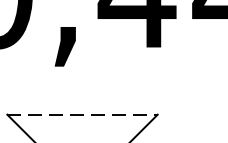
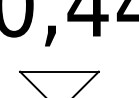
line: (82, 114) -> (59, 71), dashed -> solid

